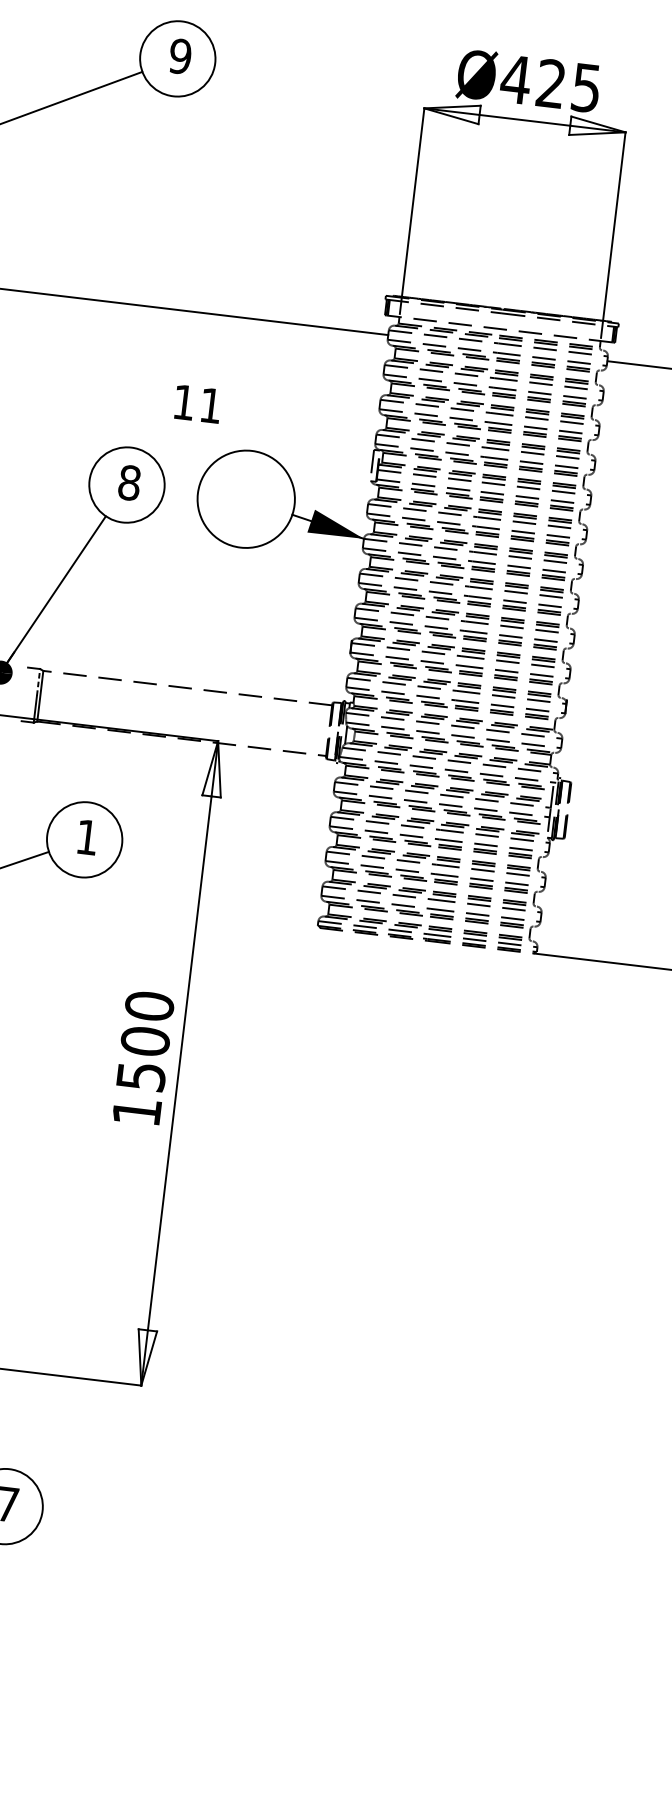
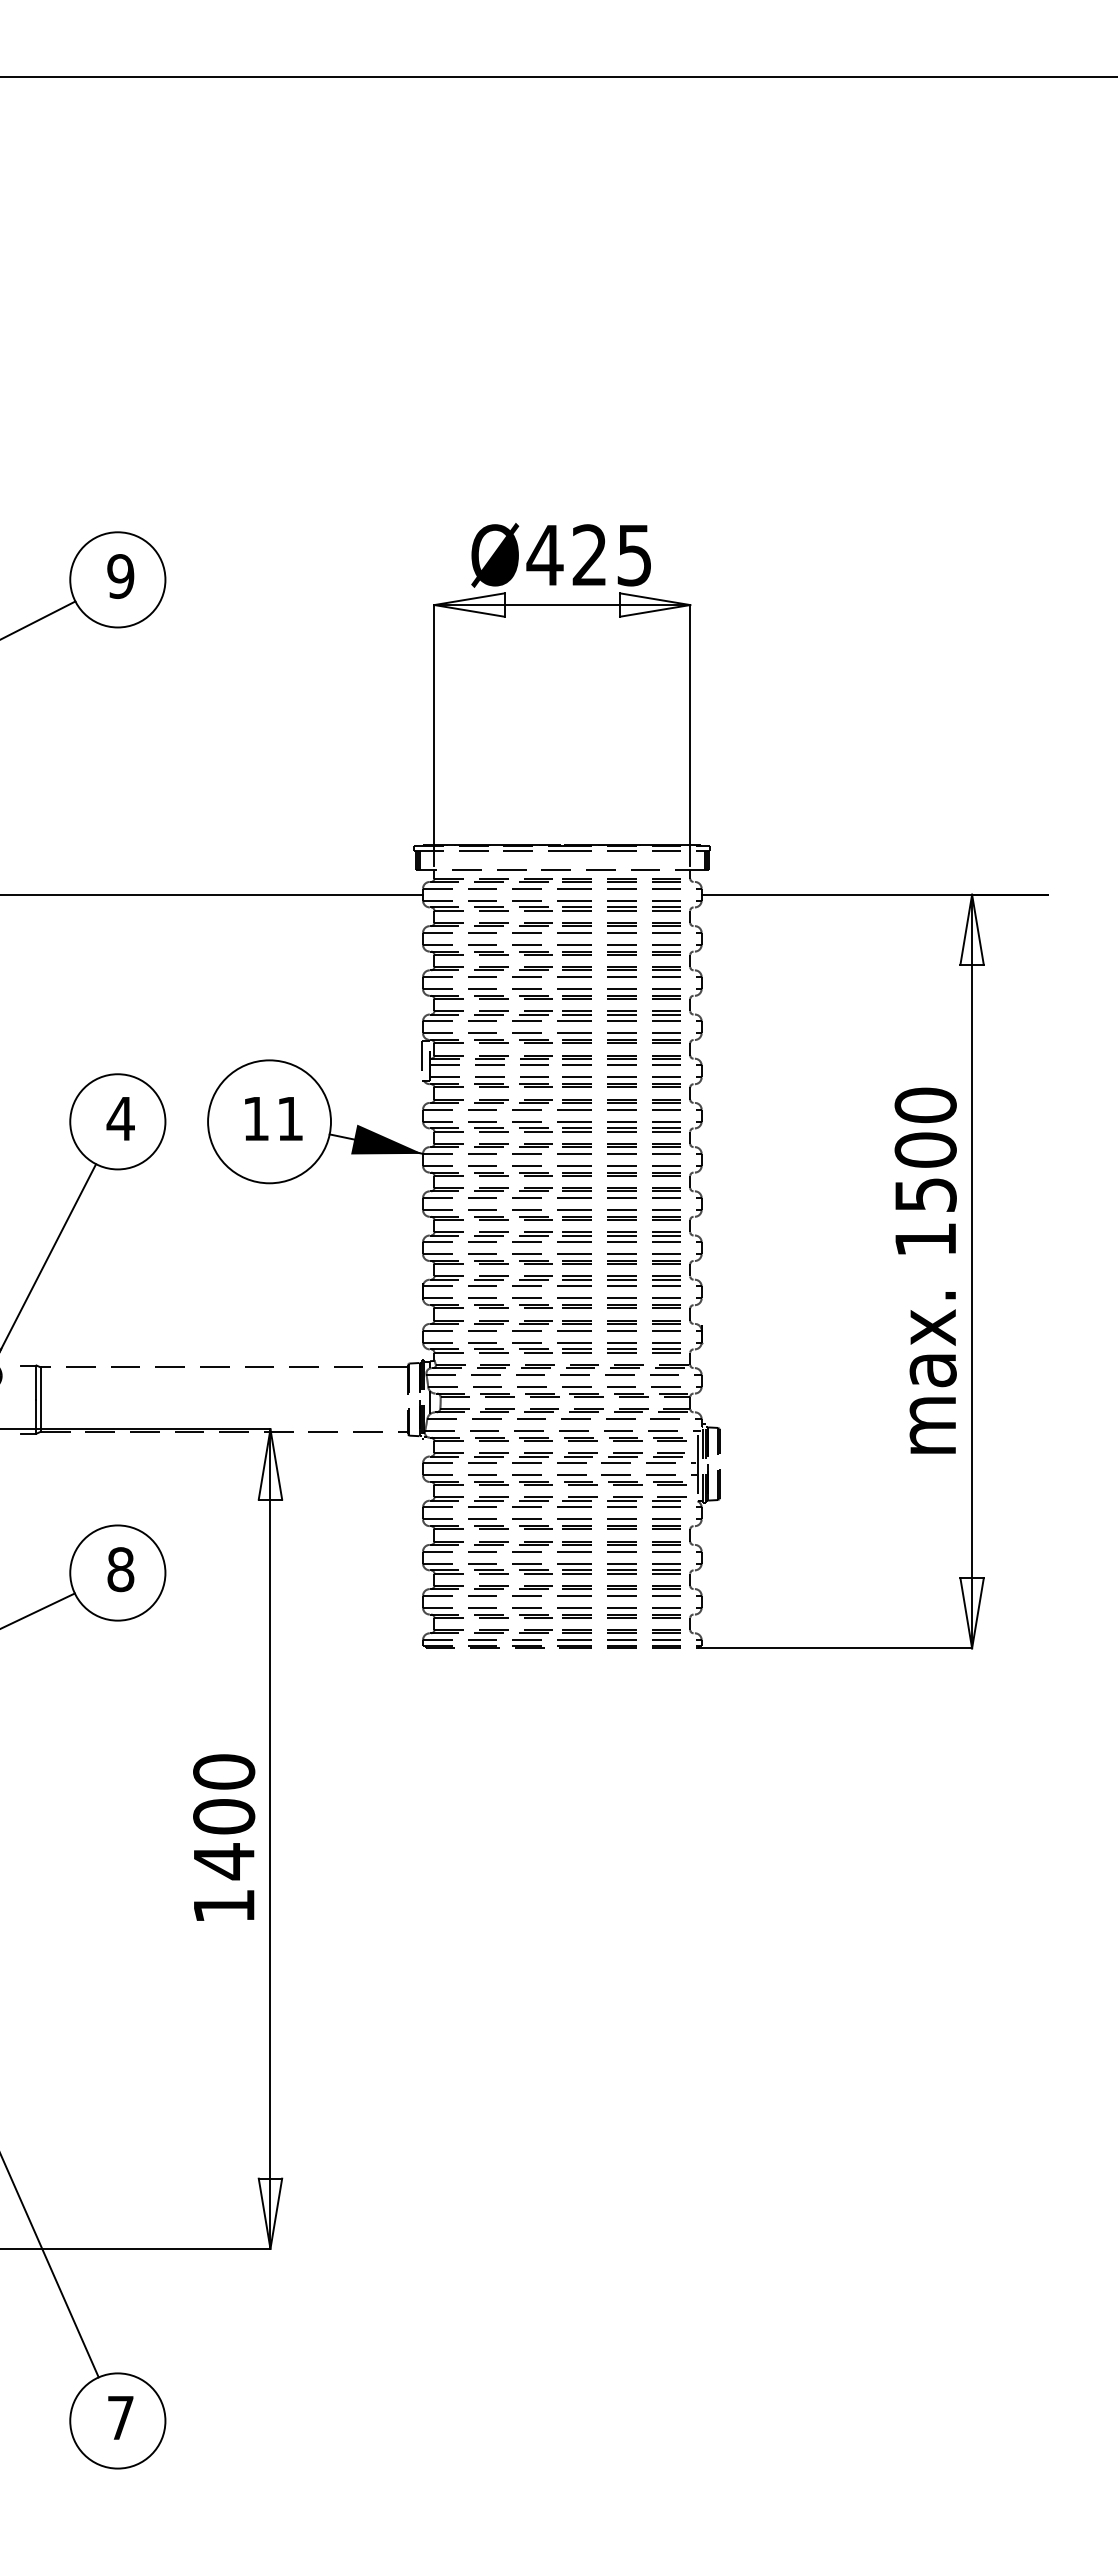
text: (197, 403) -> (273, 1118), moved
text: (129, 482) -> (120, 1118), 8 -> 4
line: (38, 682) -> (36, 1382), dashed -> solid
text: (87, 837) -> (120, 1569), 1 -> 8
text: (141, 1076) -> (224, 1861), 1500 -> 1400

